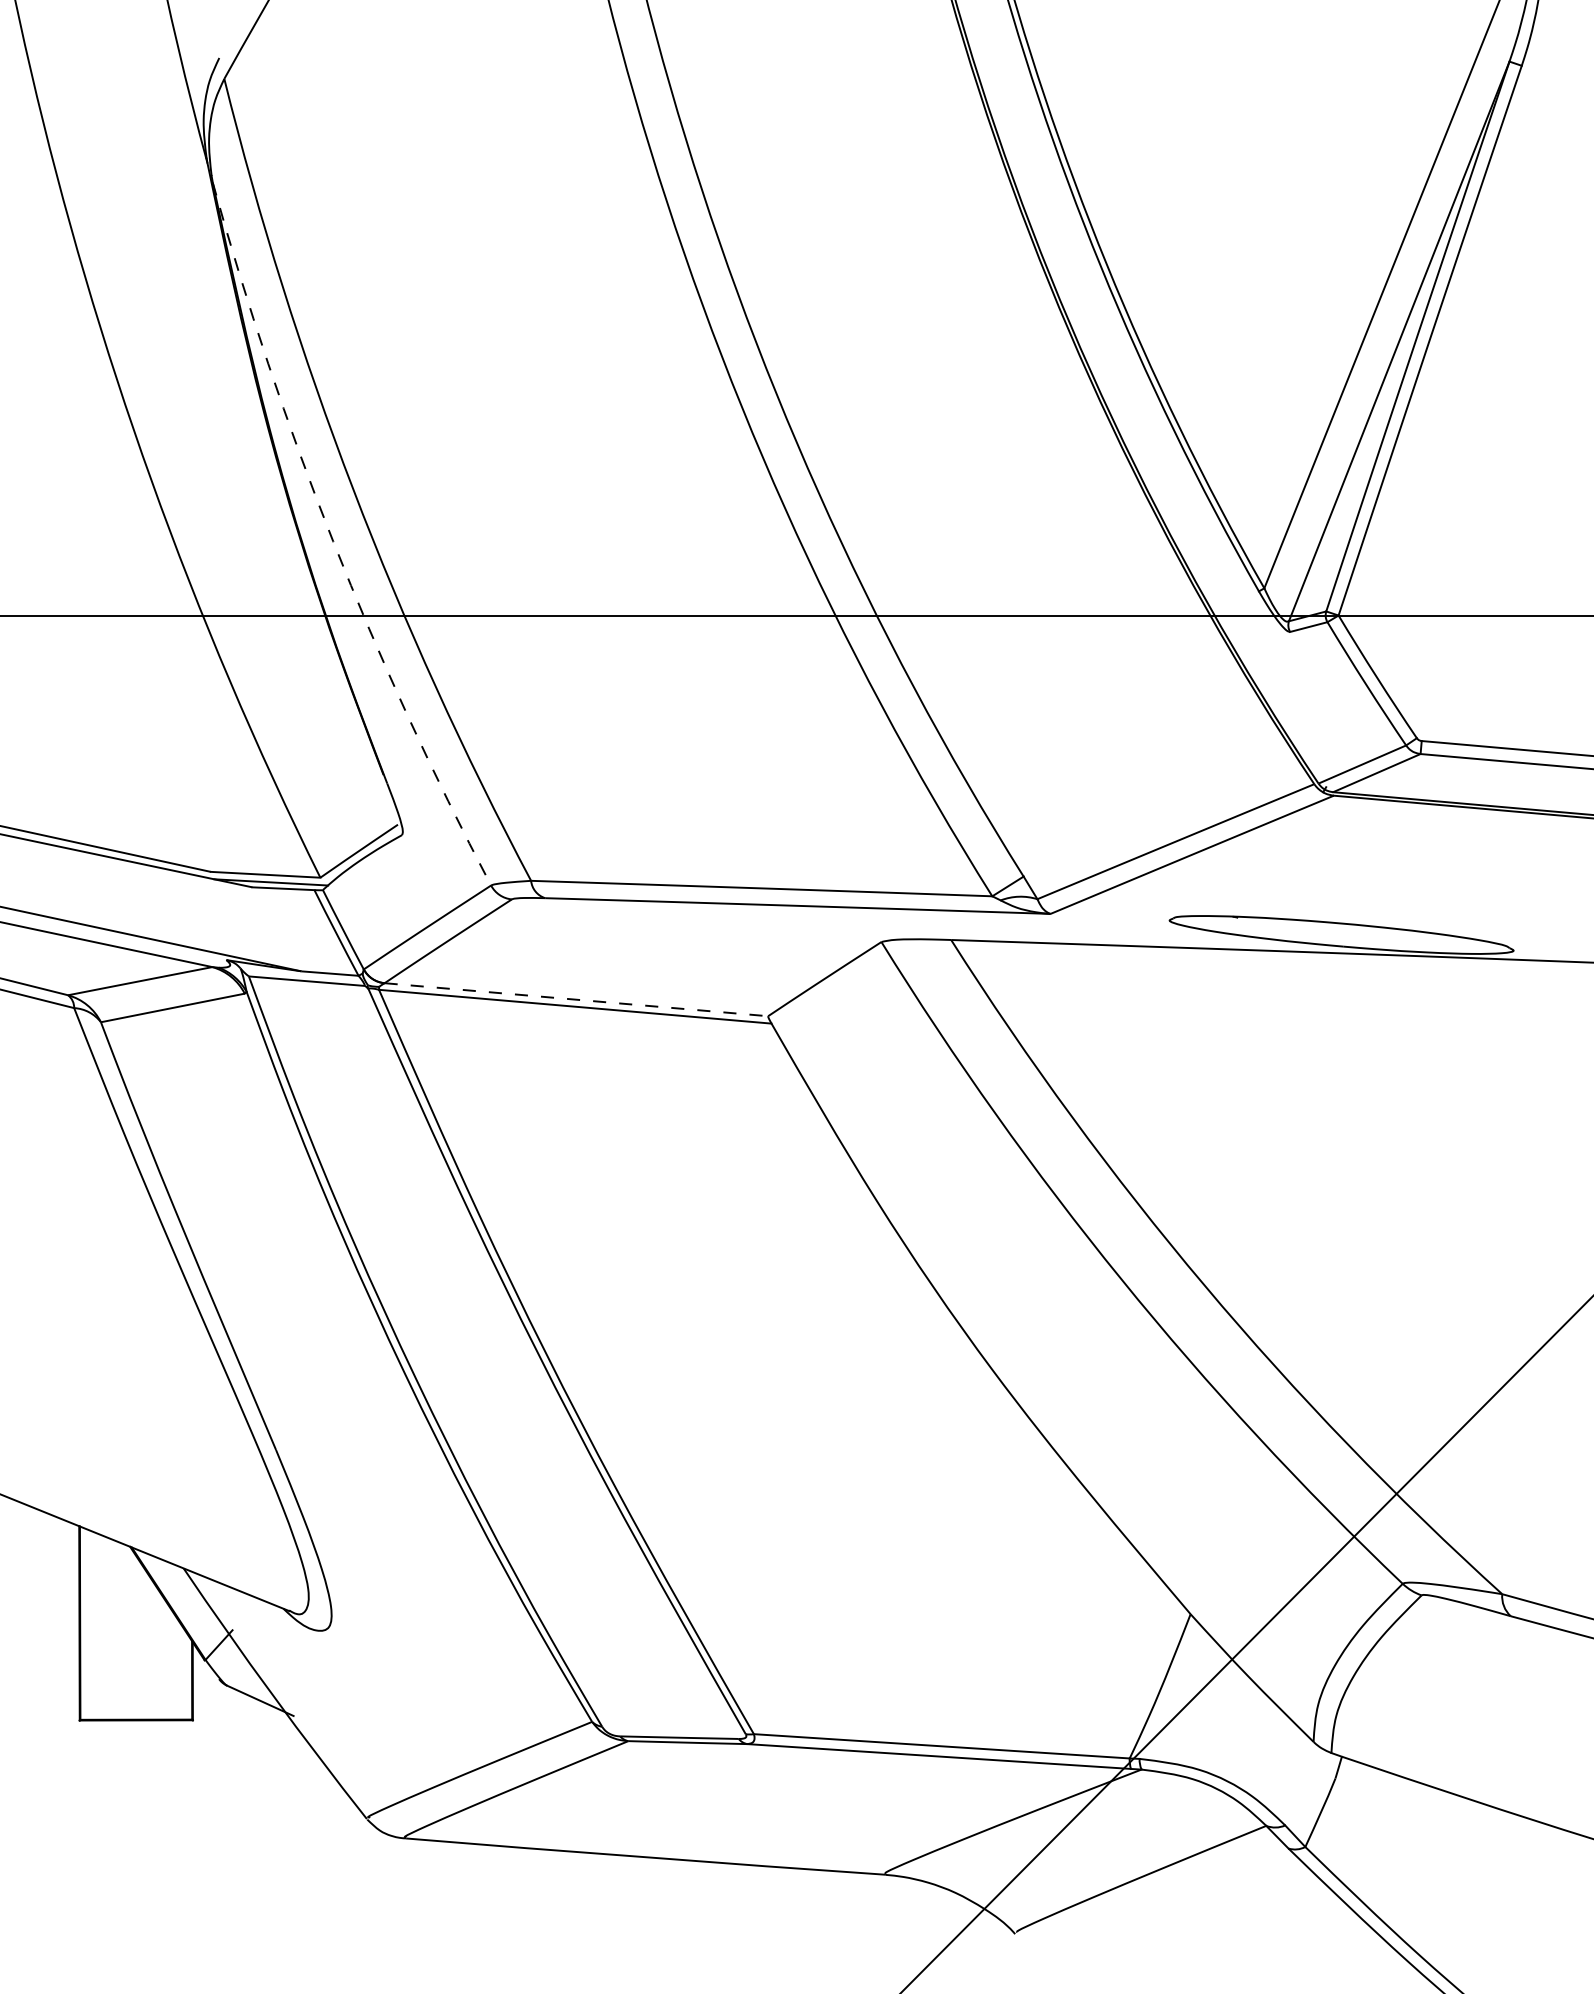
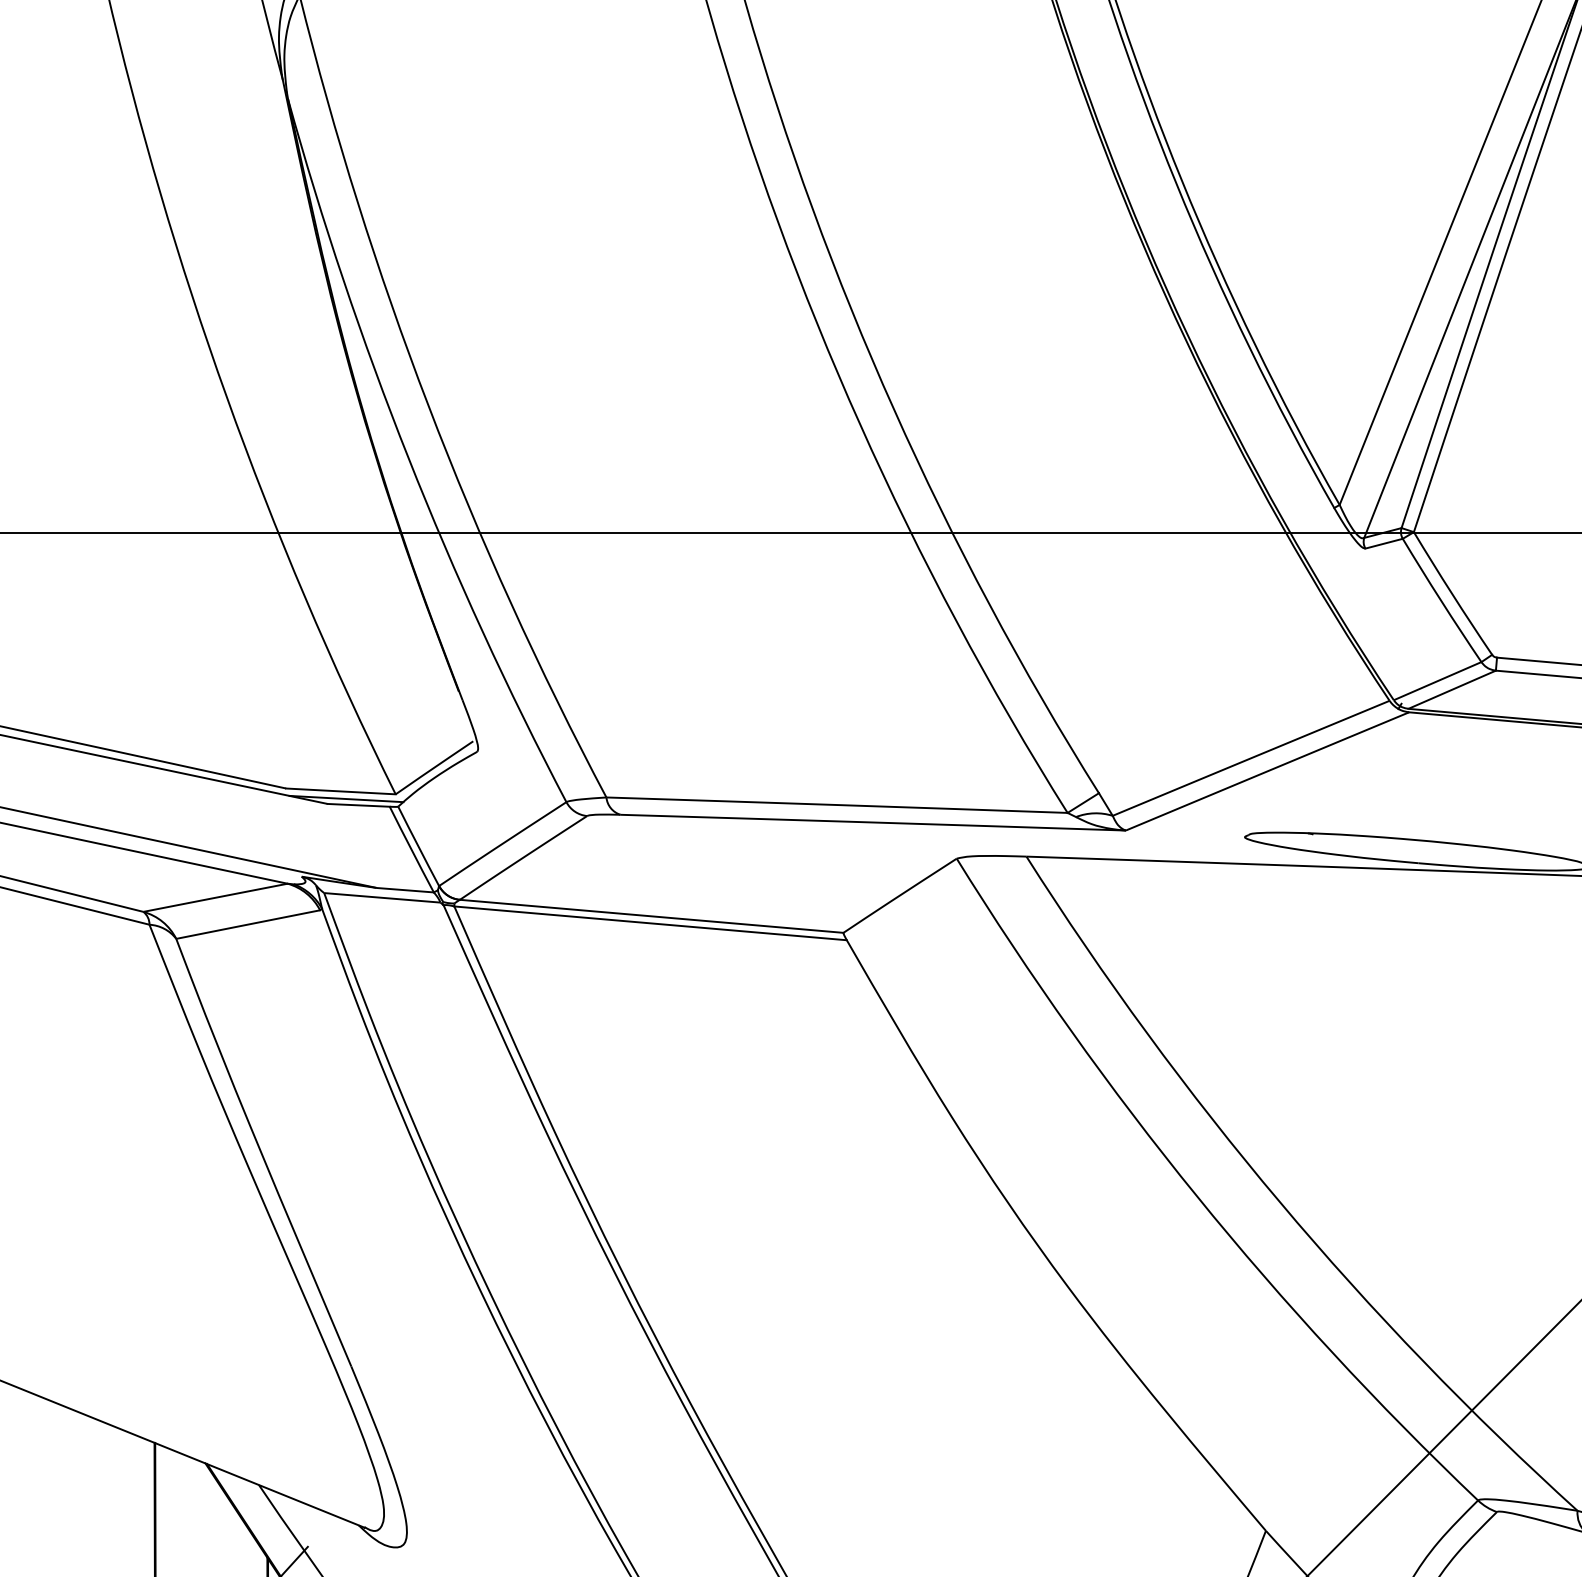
arc: (333, 541) -> (408, 458), dashed -> solid
line: (576, 999) -> (651, 916), dashed -> solid

